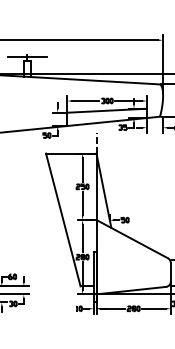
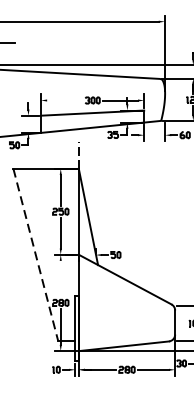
line: (85, 101) -> (64, 101), removed
line: (63, 220) -> (36, 255), solid -> dashed
line: (82, 238) -> (60, 278), removed

